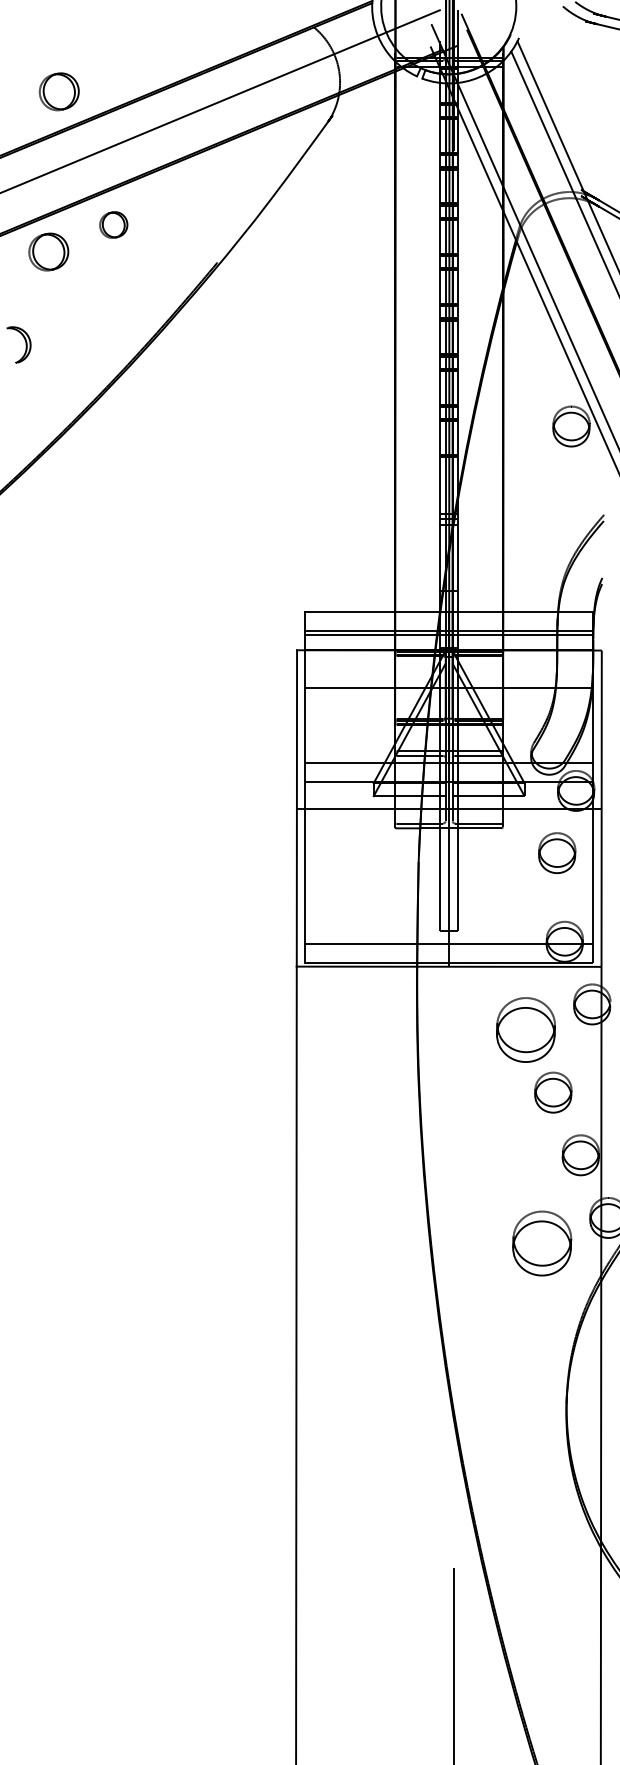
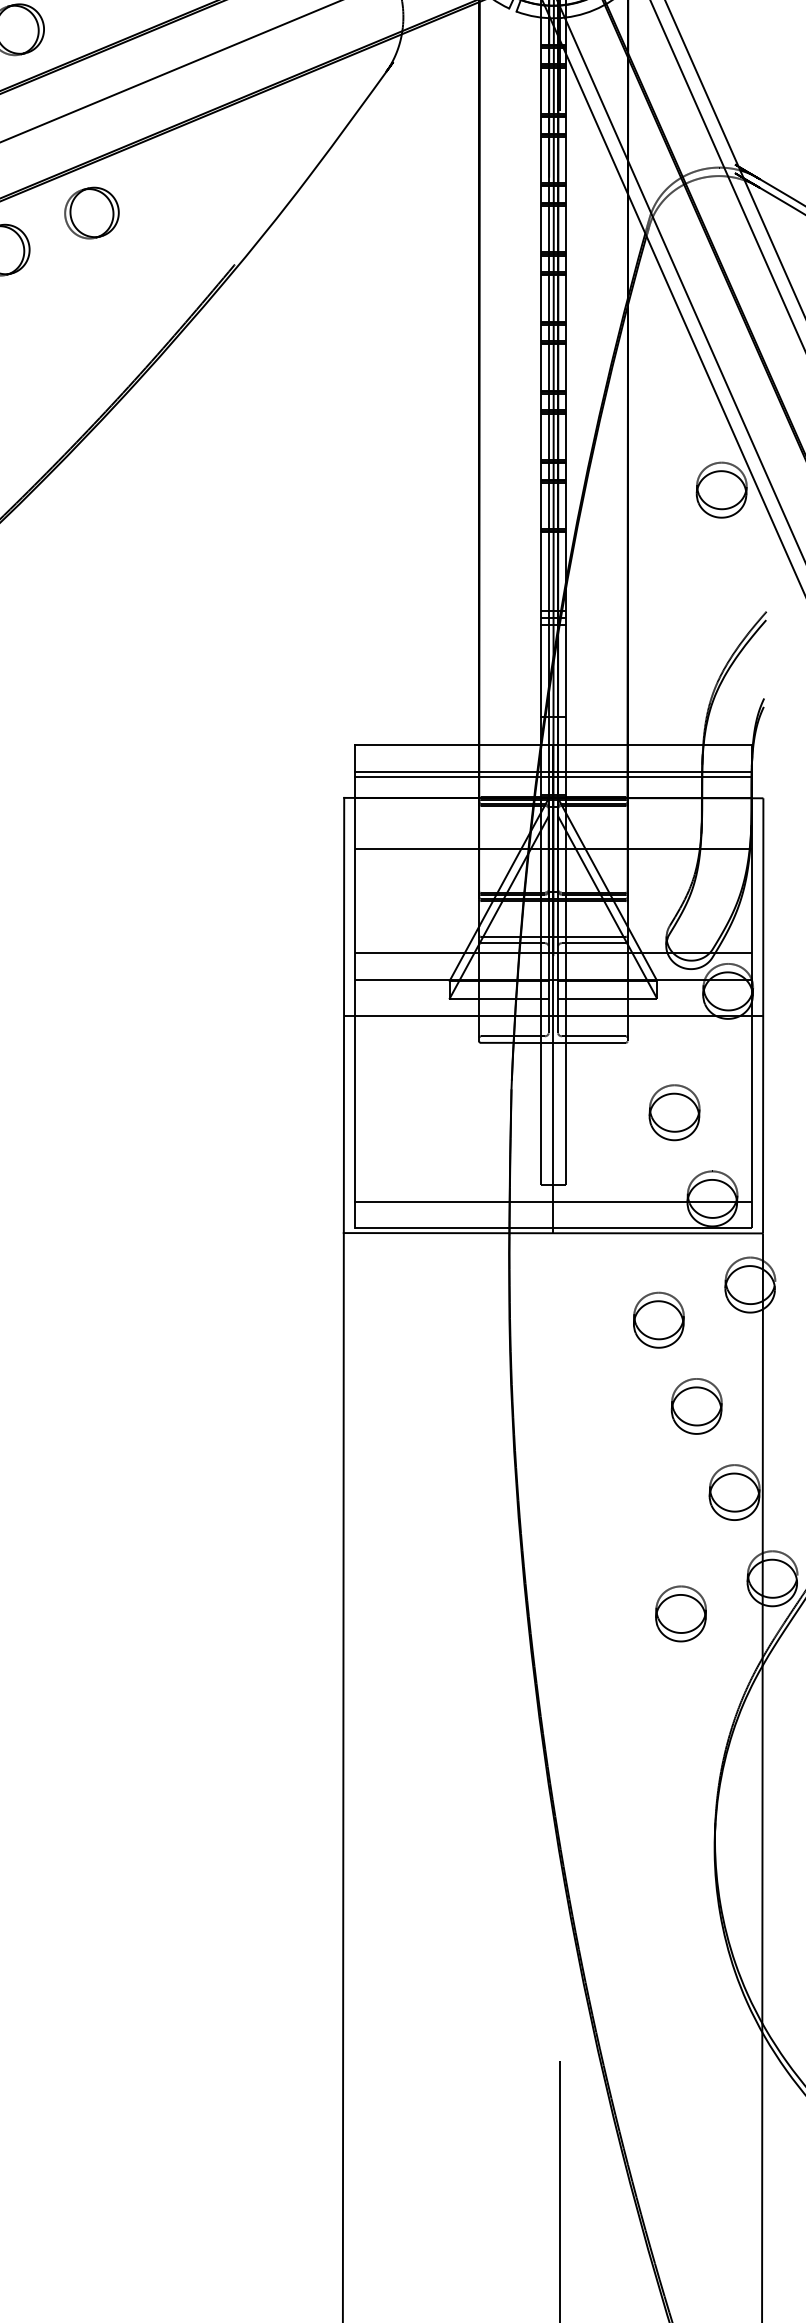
part: (113, 224) -> (91, 212), size x1.43
part: (557, 852) -> (674, 1111), moved
part: (525, 1029) -> (658, 1319), size x0.62
part: (541, 1243) -> (680, 1613), size x0.62

